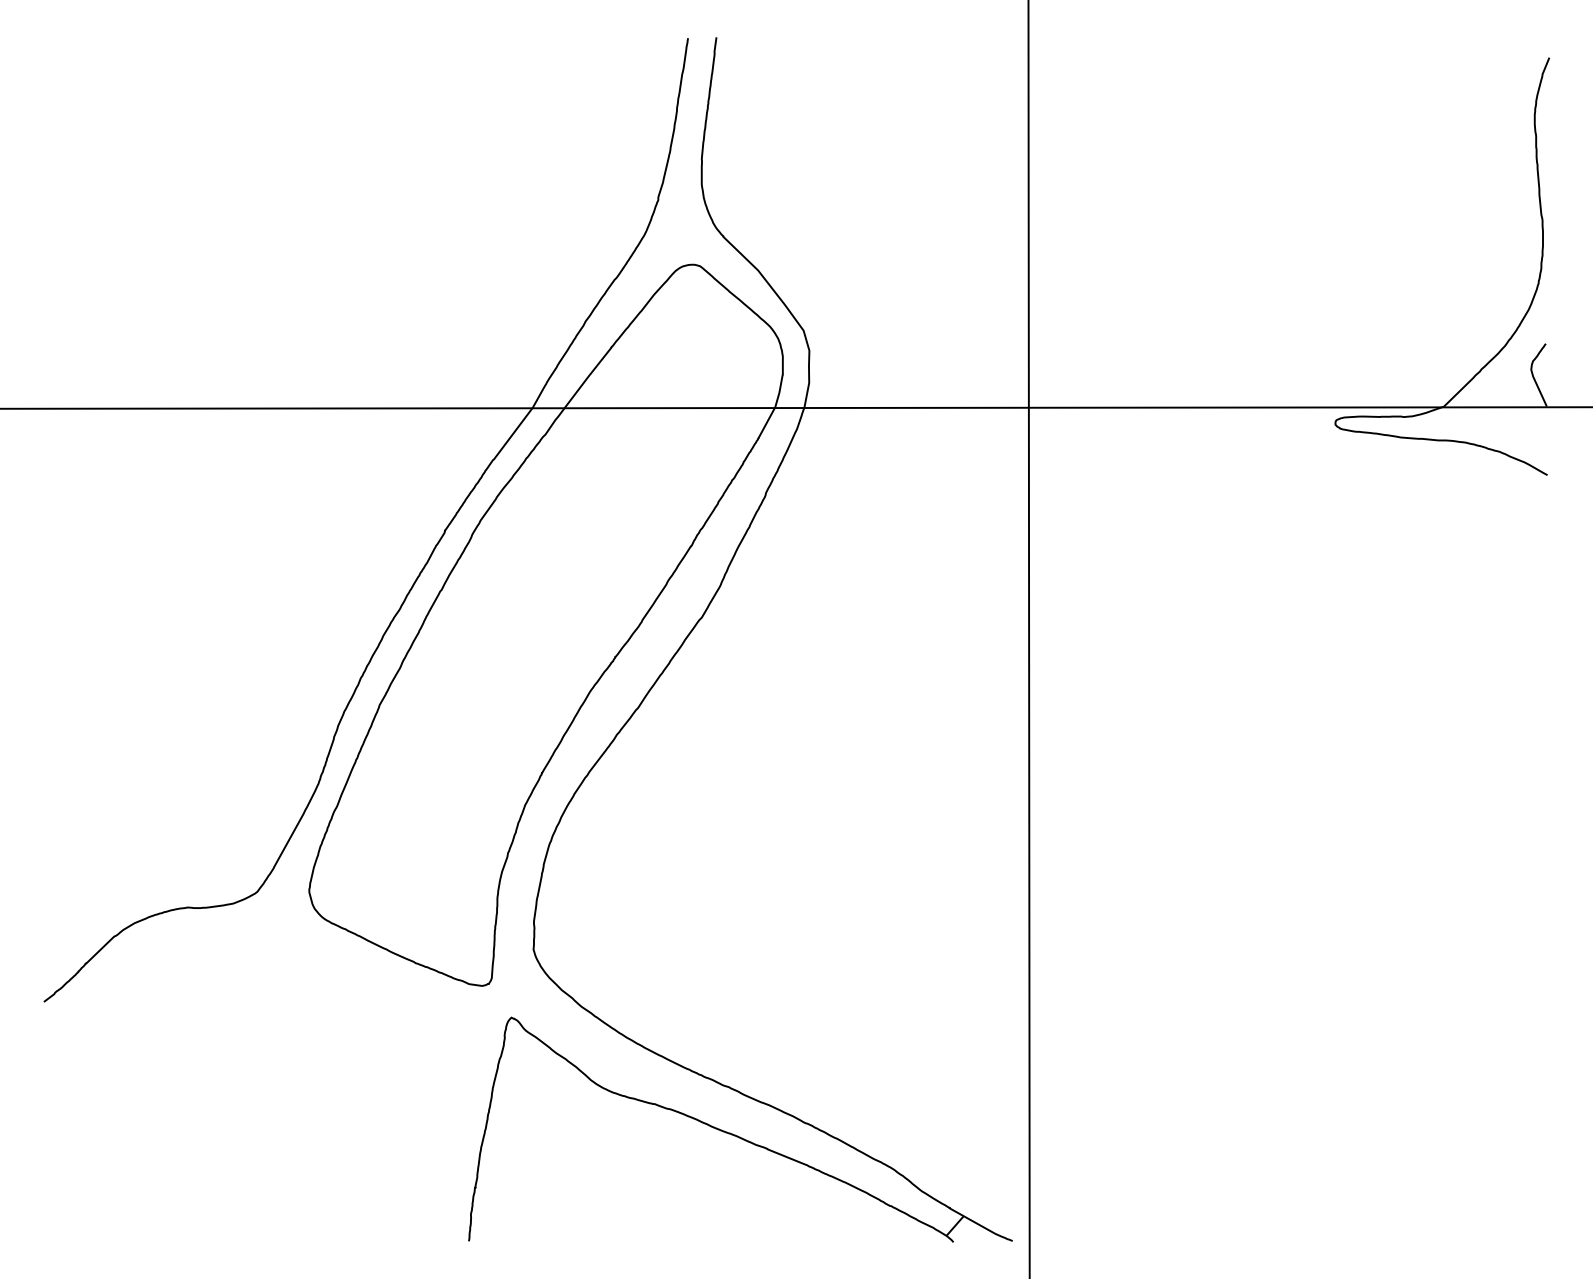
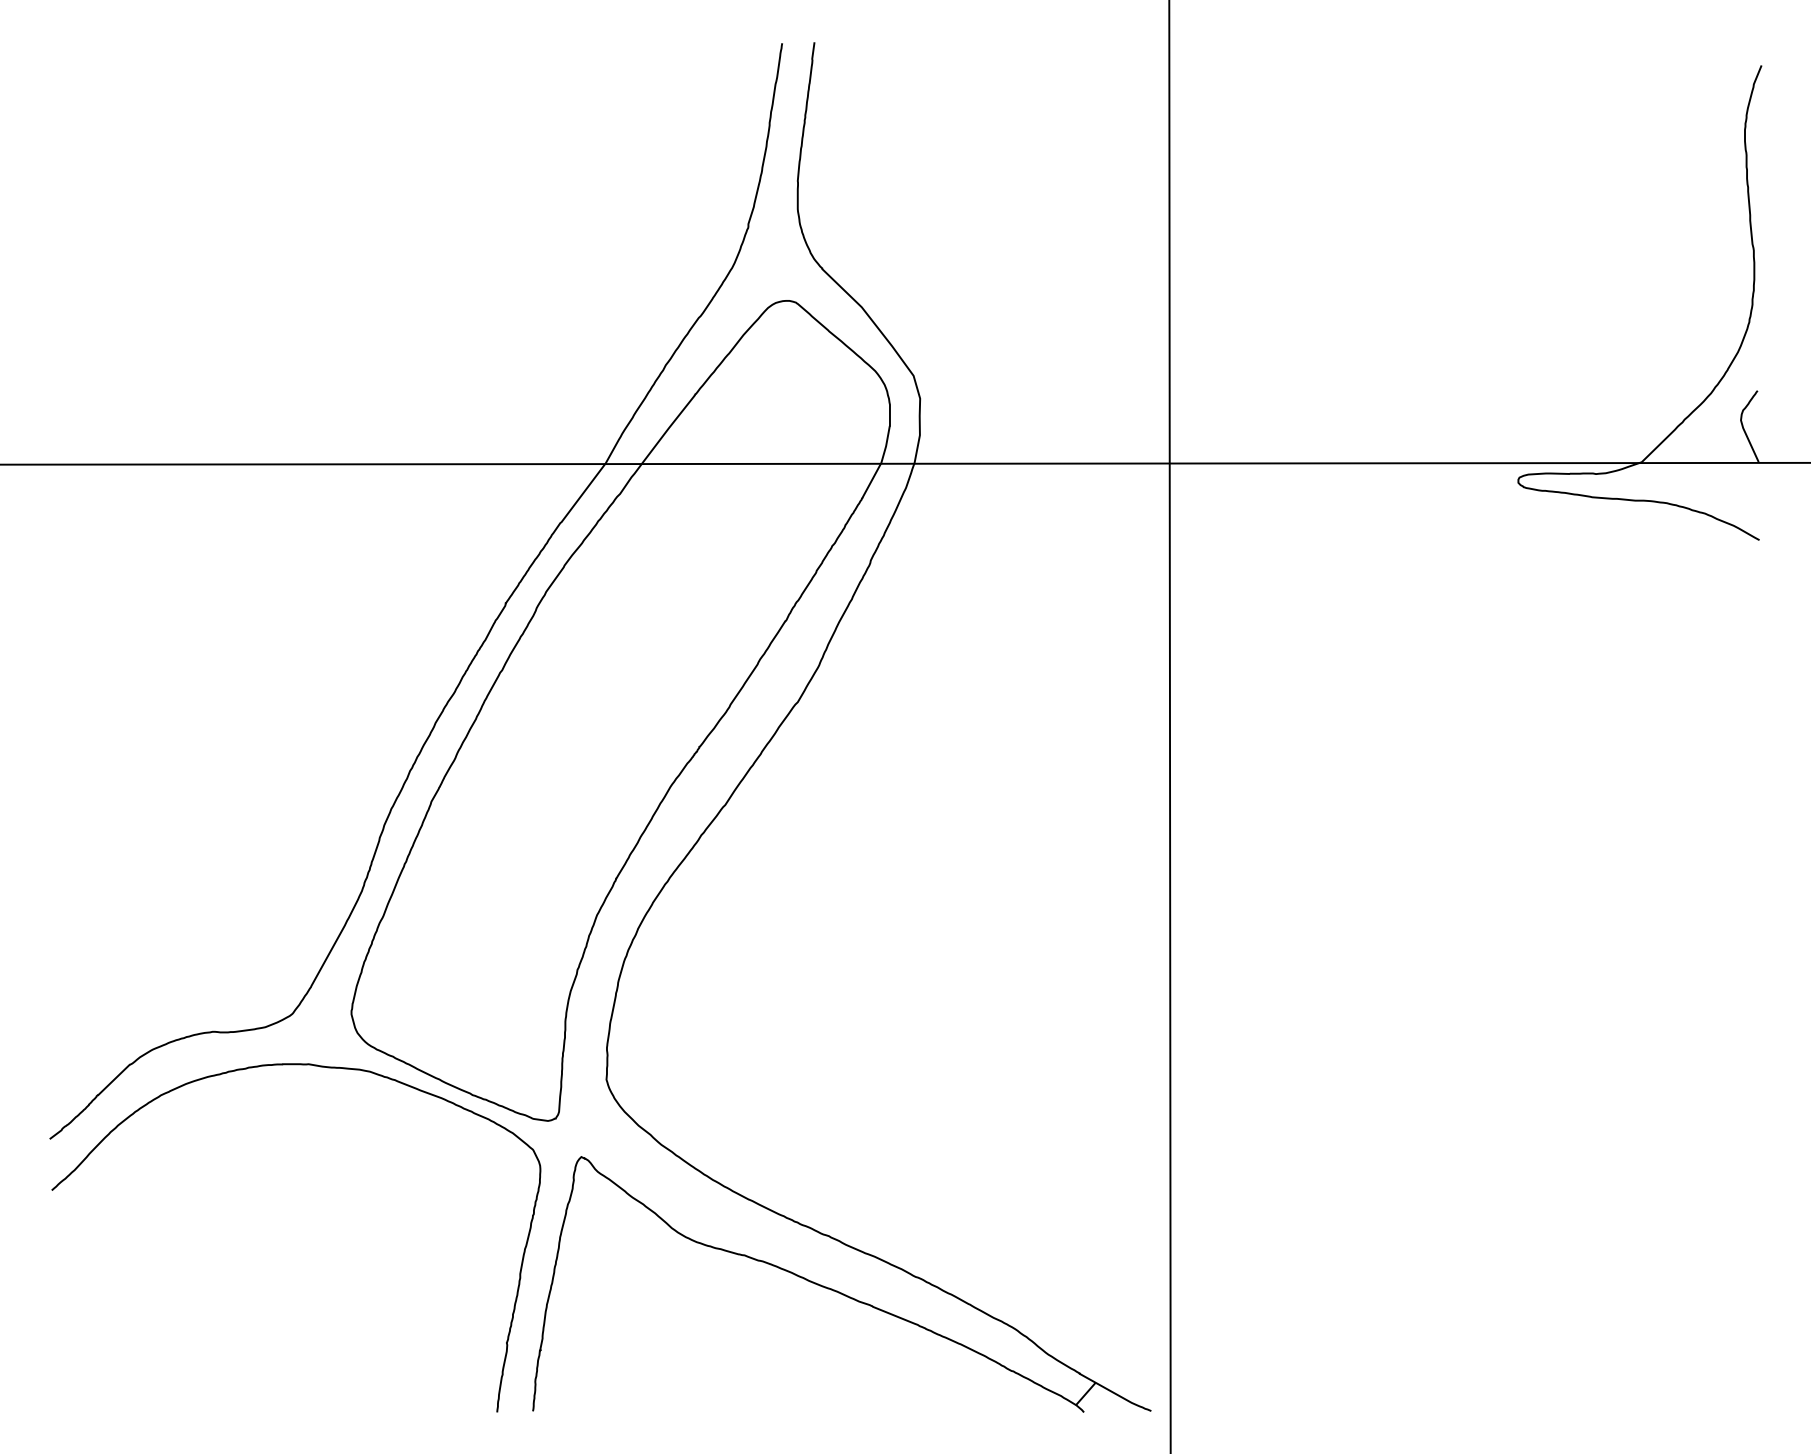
curve: (284, 939) -> (323, 1068), added

